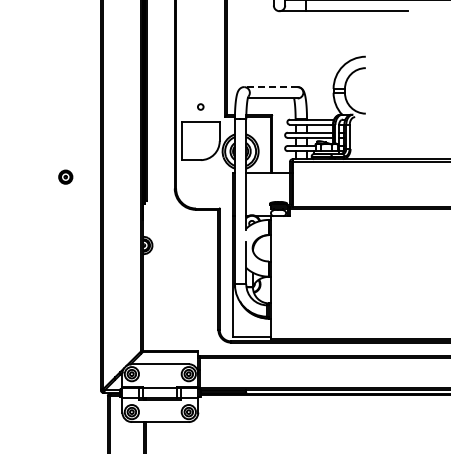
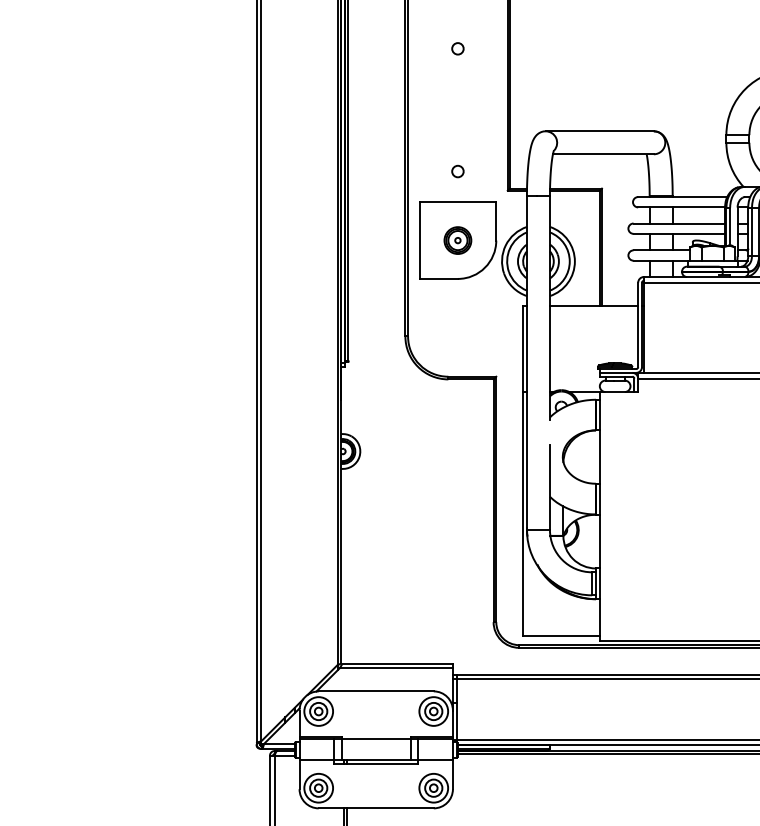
circle: (200, 45) -> (457, 47), added
line: (270, 87) -> (598, 132), dashed -> solid
part: (65, 176) -> (457, 239), moved

